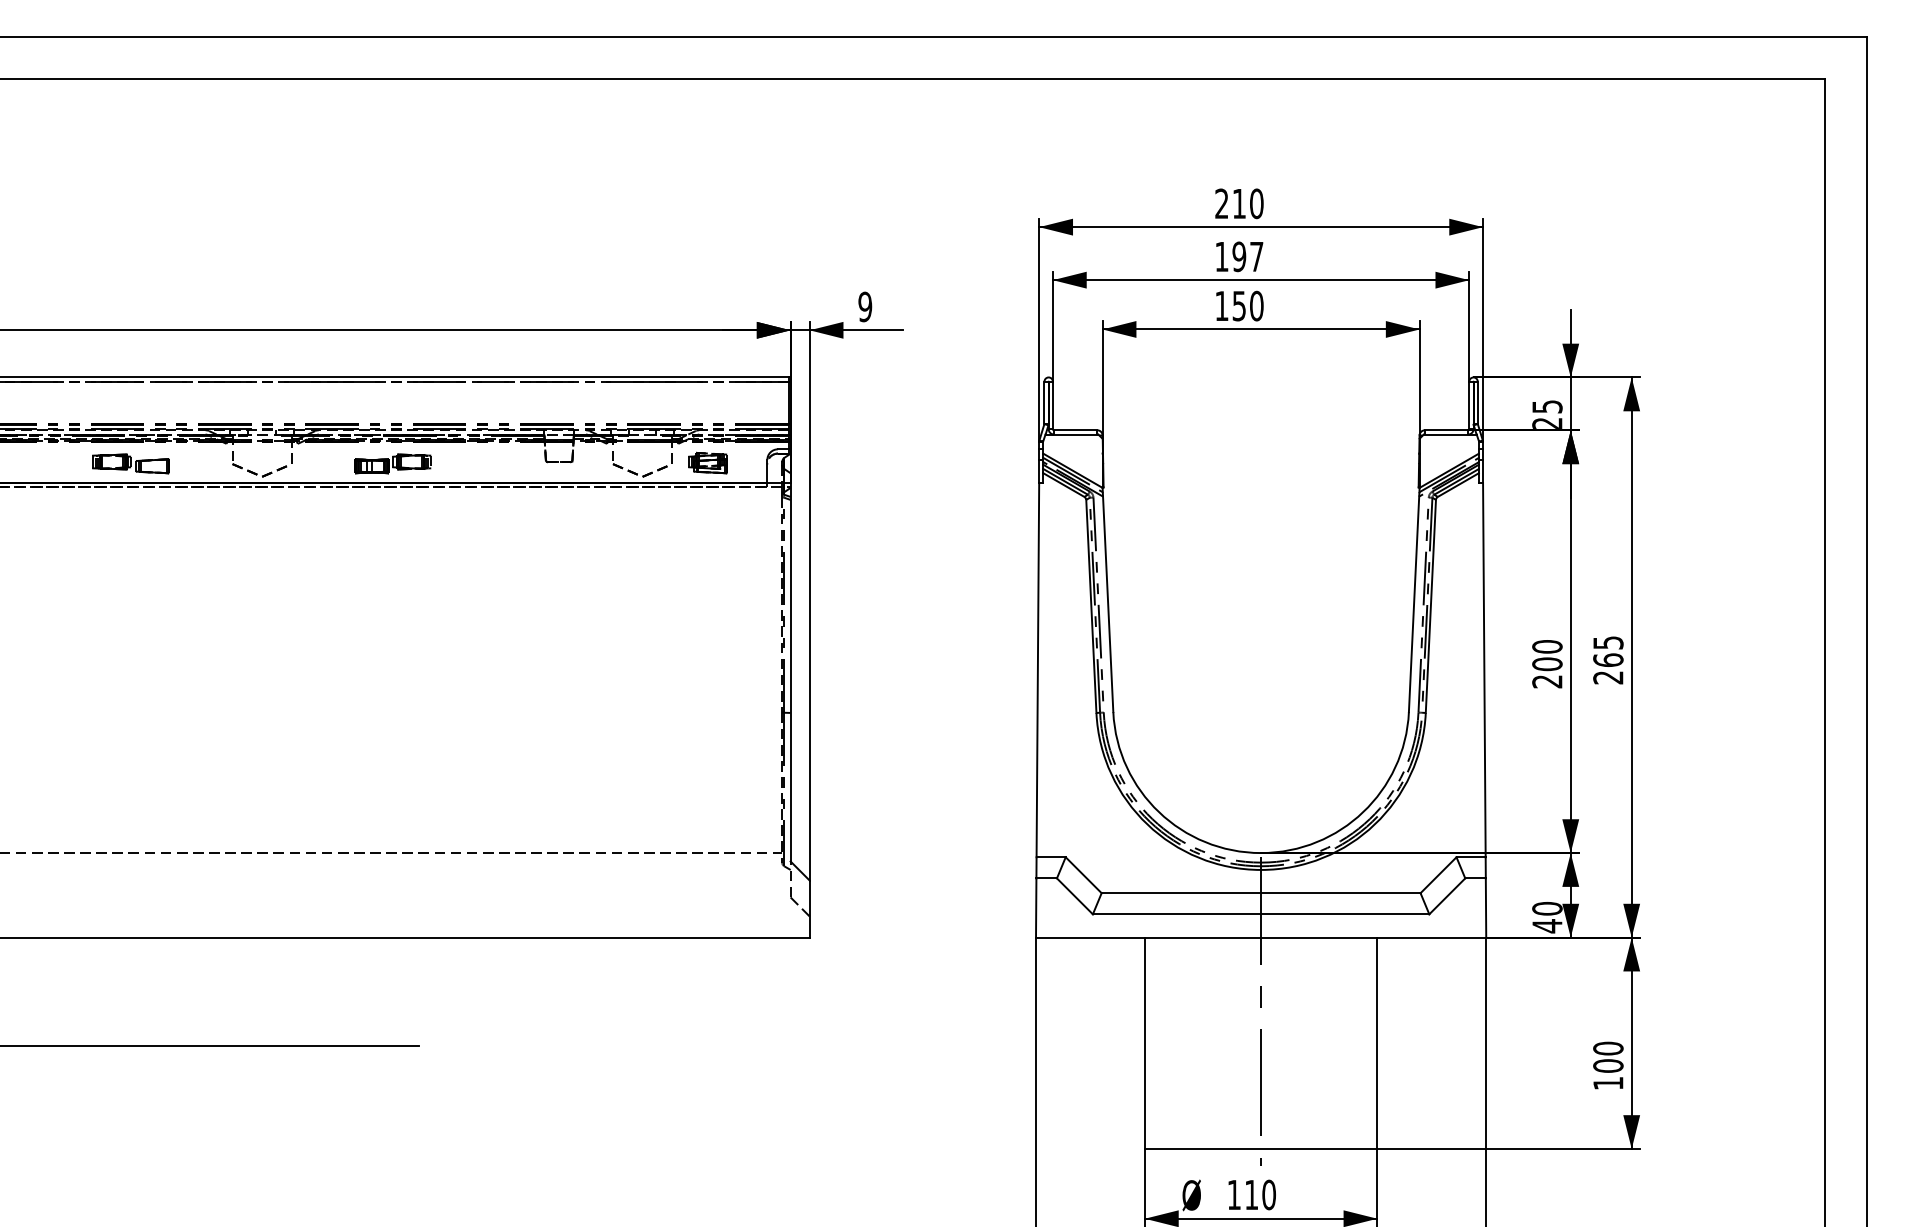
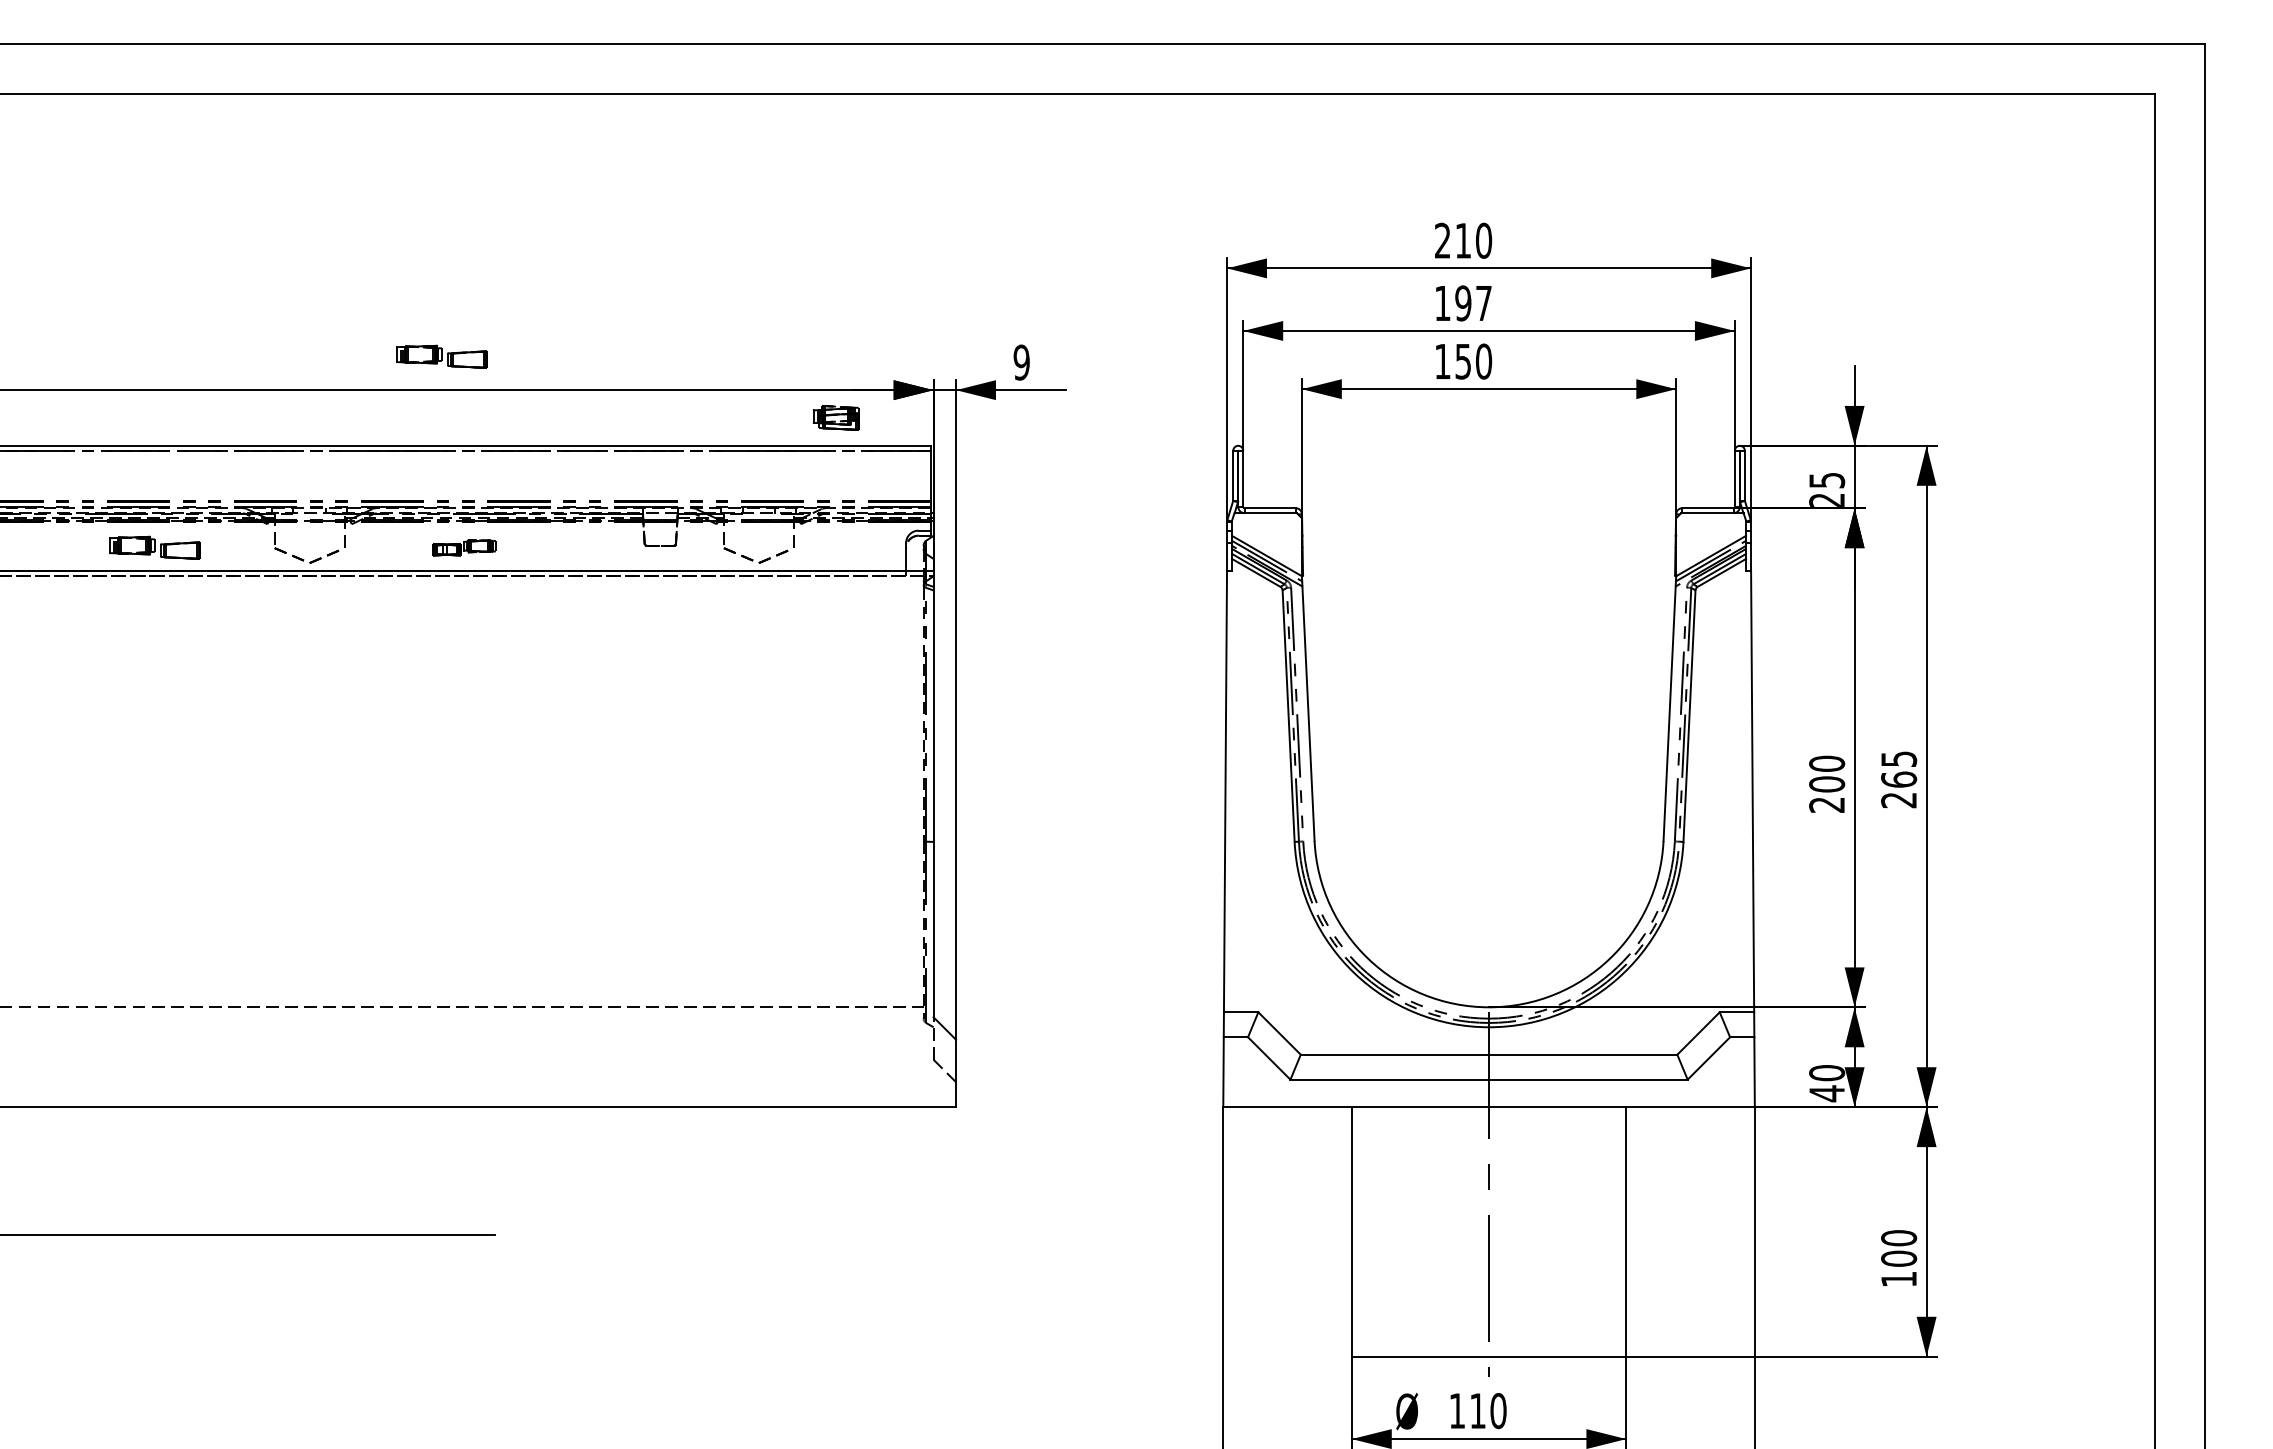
part: (373, 301) -> (441, 356), added
part: (708, 462) -> (836, 417), moved
part: (393, 463) -> (464, 547), size x0.7

